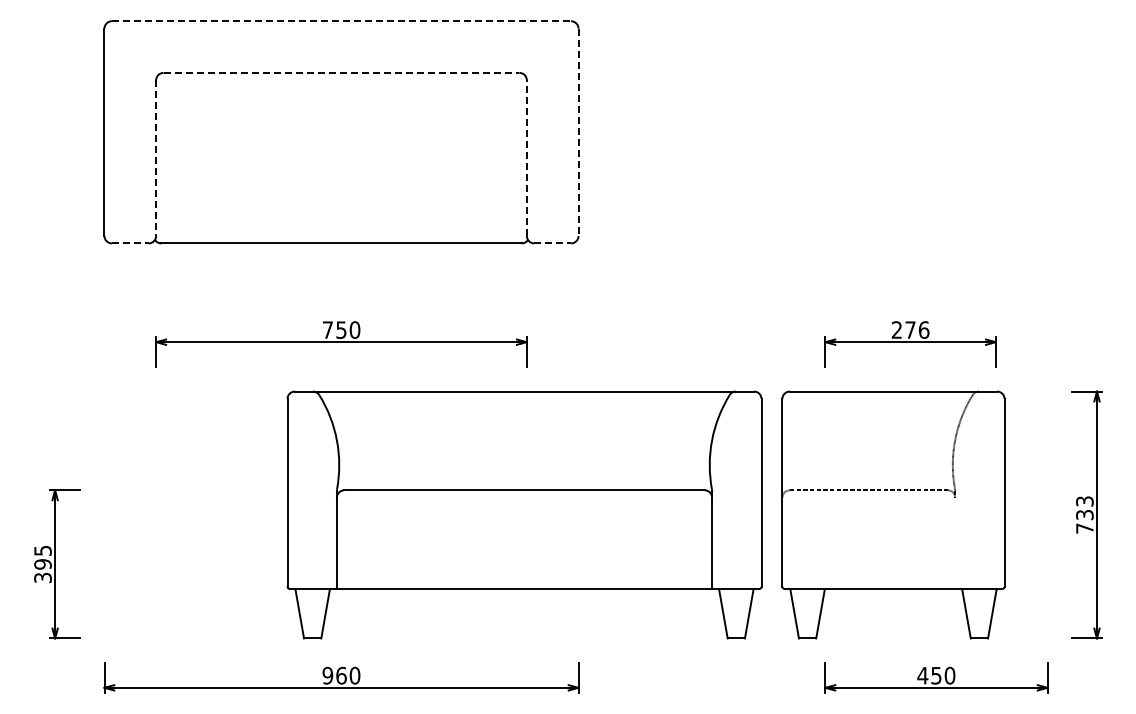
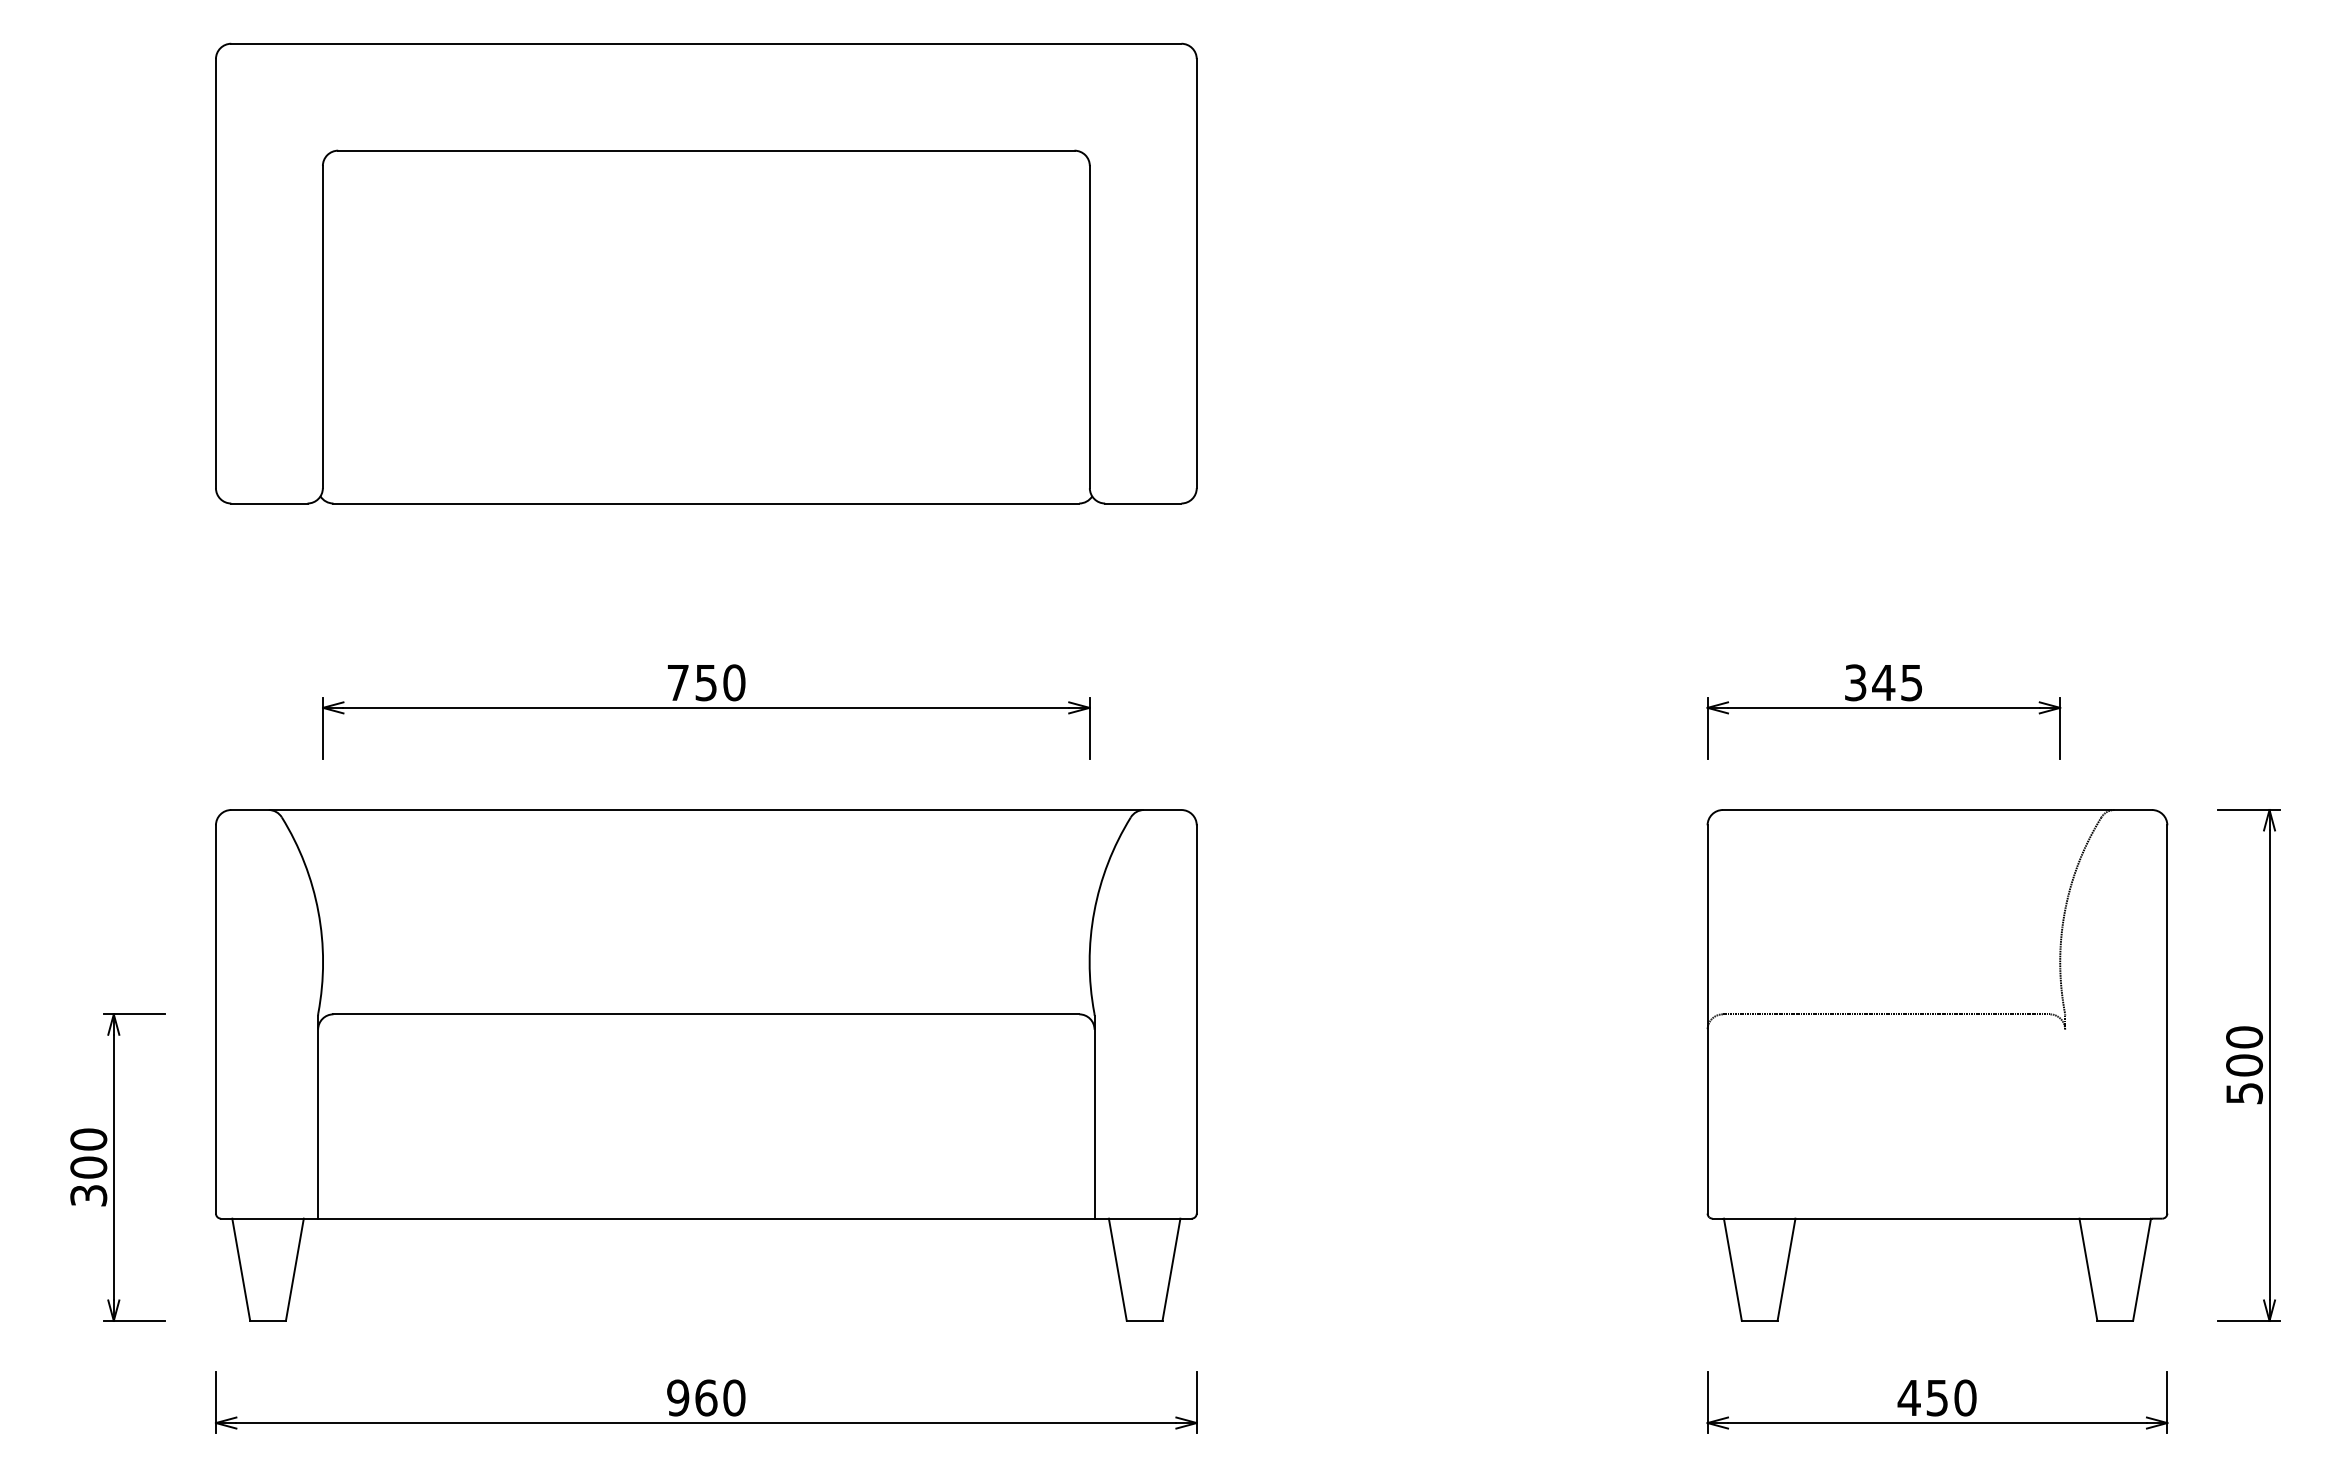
line: (341, 21) -> (706, 44), dashed -> solid
line: (341, 72) -> (706, 149), dashed -> solid
line: (578, 132) -> (1196, 273), dashed -> solid
line: (156, 158) -> (323, 327), dashed -> solid
line: (526, 158) -> (1089, 327), dashed -> solid
line: (130, 243) -> (269, 503), dashed -> solid
line: (553, 243) -> (1144, 503), dashed -> solid
text: (910, 329) -> (1883, 681), 276 -> 345
part: (524, 514) -> (706, 1064), moved
part: (893, 514) -> (1937, 1064), moved
text: (1084, 514) -> (2243, 1064), 733 -> 500
text: (42, 557) -> (87, 1153), 395 -> 300

